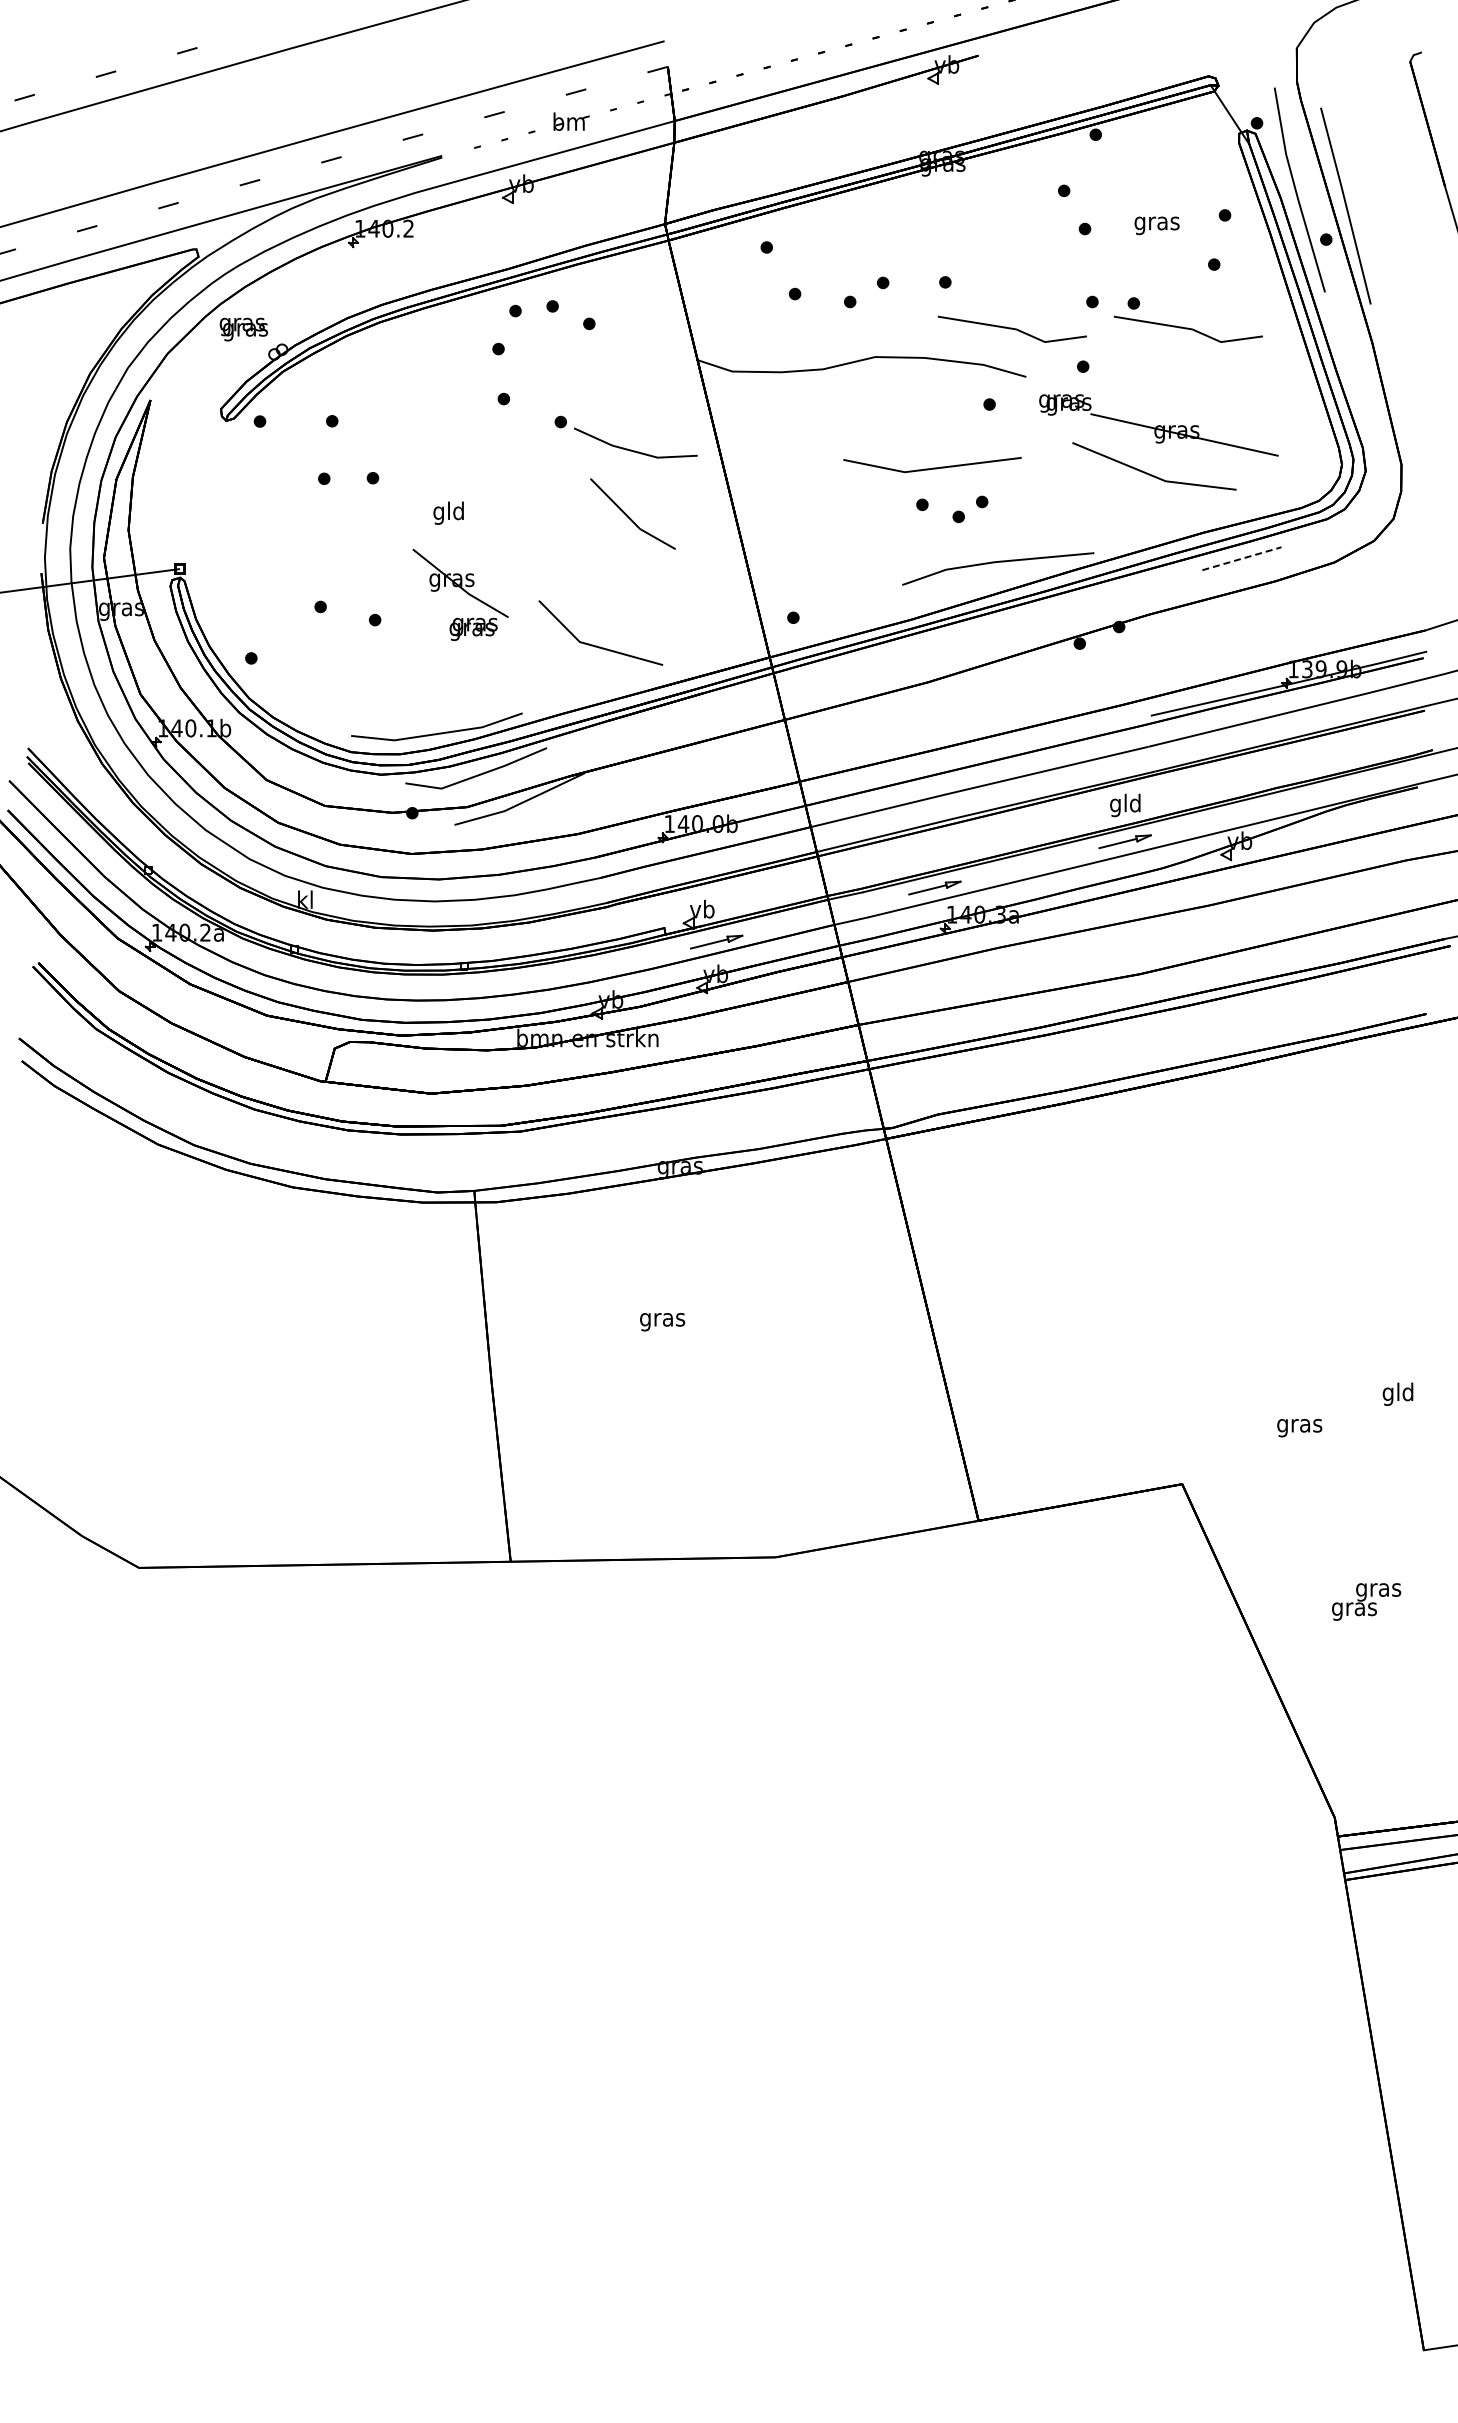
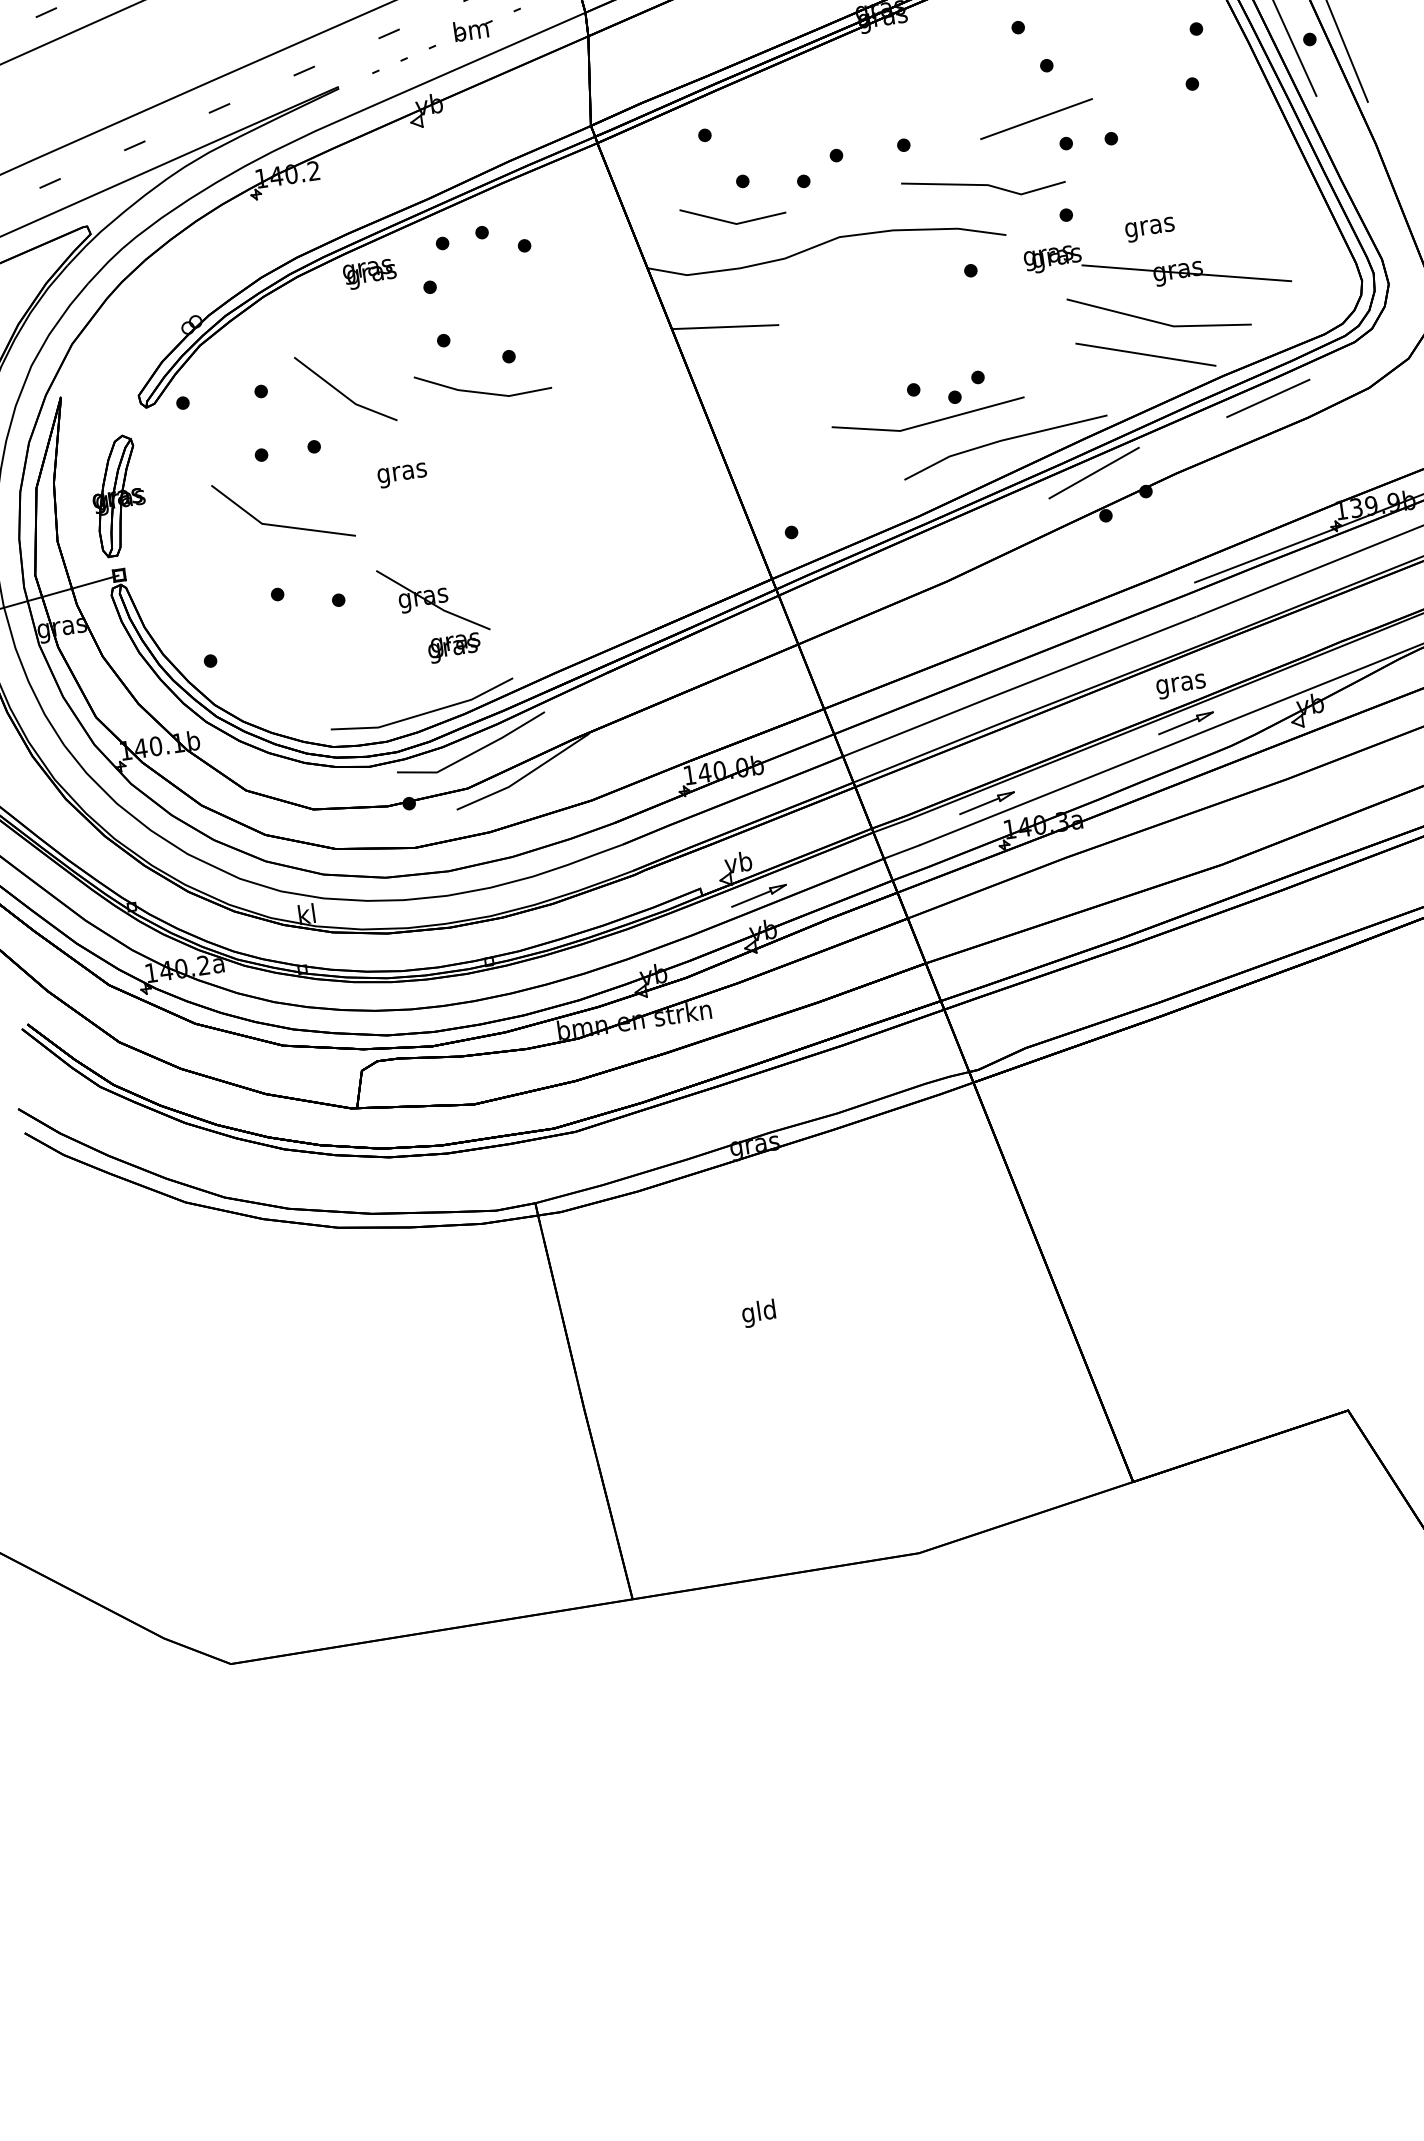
text: (1156, 225) -> (1149, 229), moved
line: (1068, 275) -> (1036, 118), added
line: (778, 328) -> (730, 221), added
line: (1187, 328) -> (1173, 157), removed
text: (243, 329) -> (369, 274), moved
line: (759, 423) -> (724, 327), added
line: (635, 450) -> (483, 391), moved
line: (932, 467) -> (929, 421), moved
part: (189, 497) -> (118, 496), added
line: (1136, 503) -> (1145, 355), added
text: (448, 512) -> (401, 472), gld -> gras
line: (629, 516) -> (342, 392), moved
line: (1242, 558) -> (1268, 398), dashed -> solid
part: (460, 594) -> (434, 612), moved
line: (1074, 603) -> (1093, 473), added
line: (596, 645) -> (280, 524), moved
text: (1125, 805) -> (1180, 683), gld -> gras
text: (662, 1319) -> (759, 1313), gras -> gld

